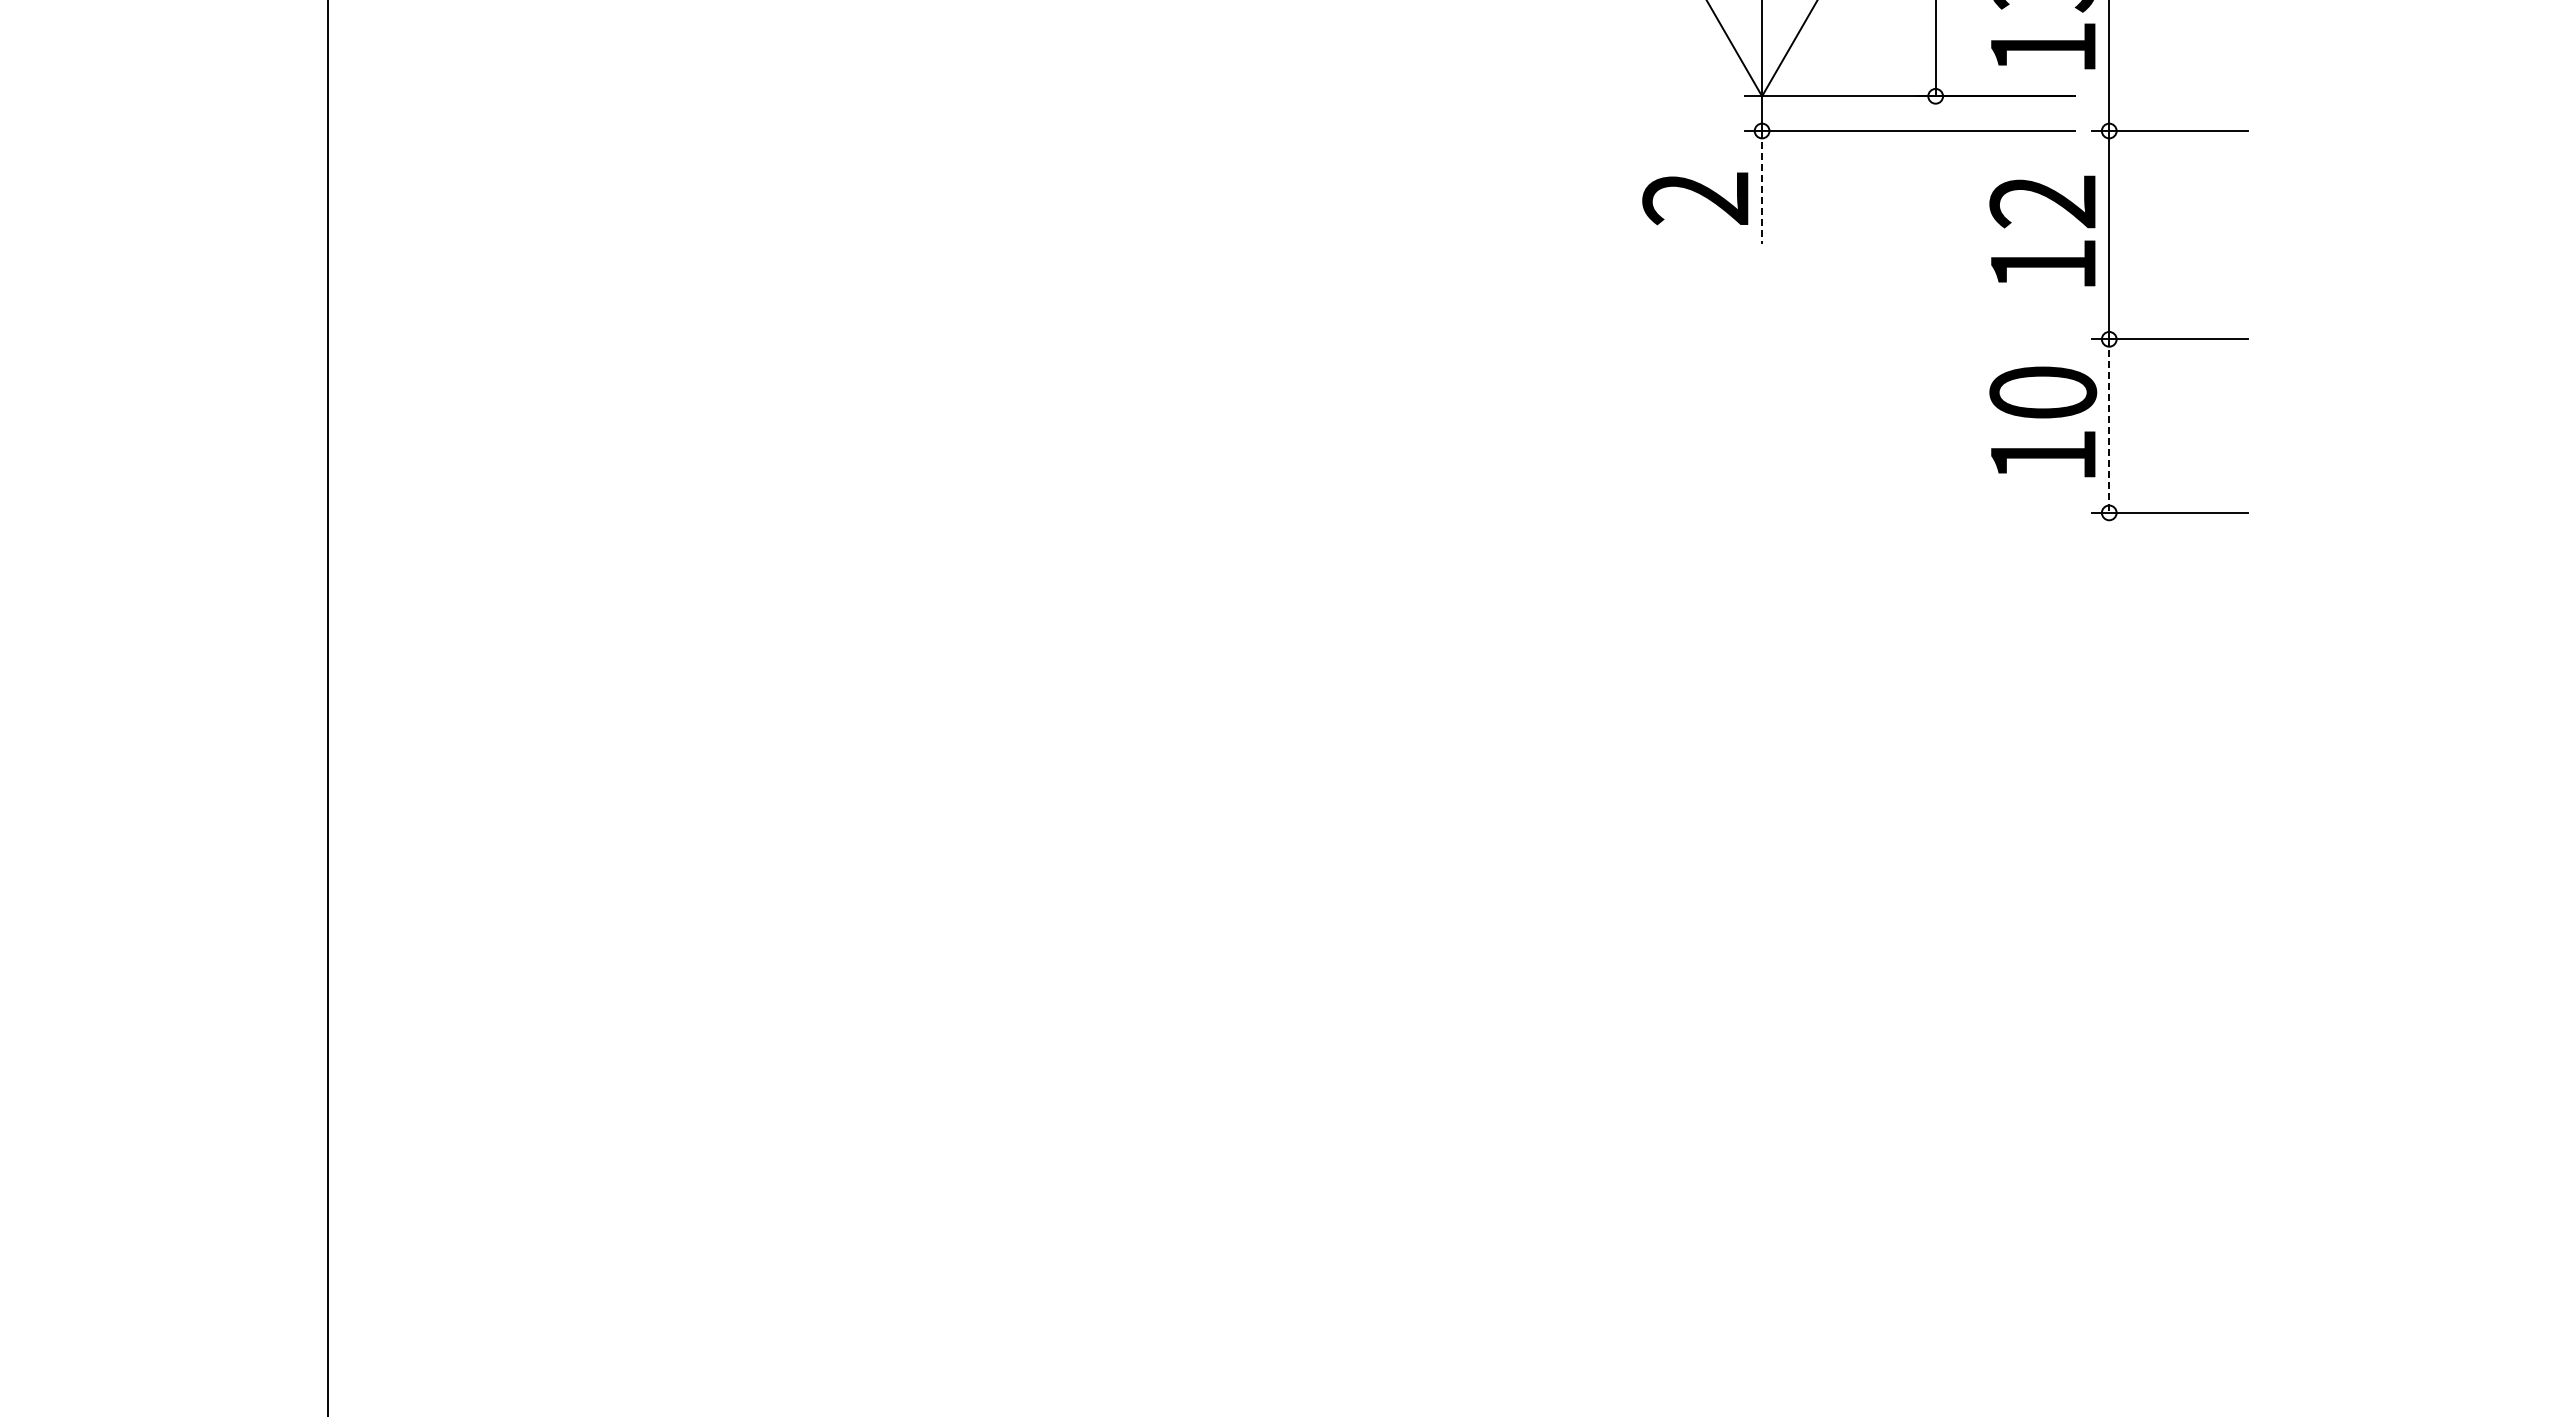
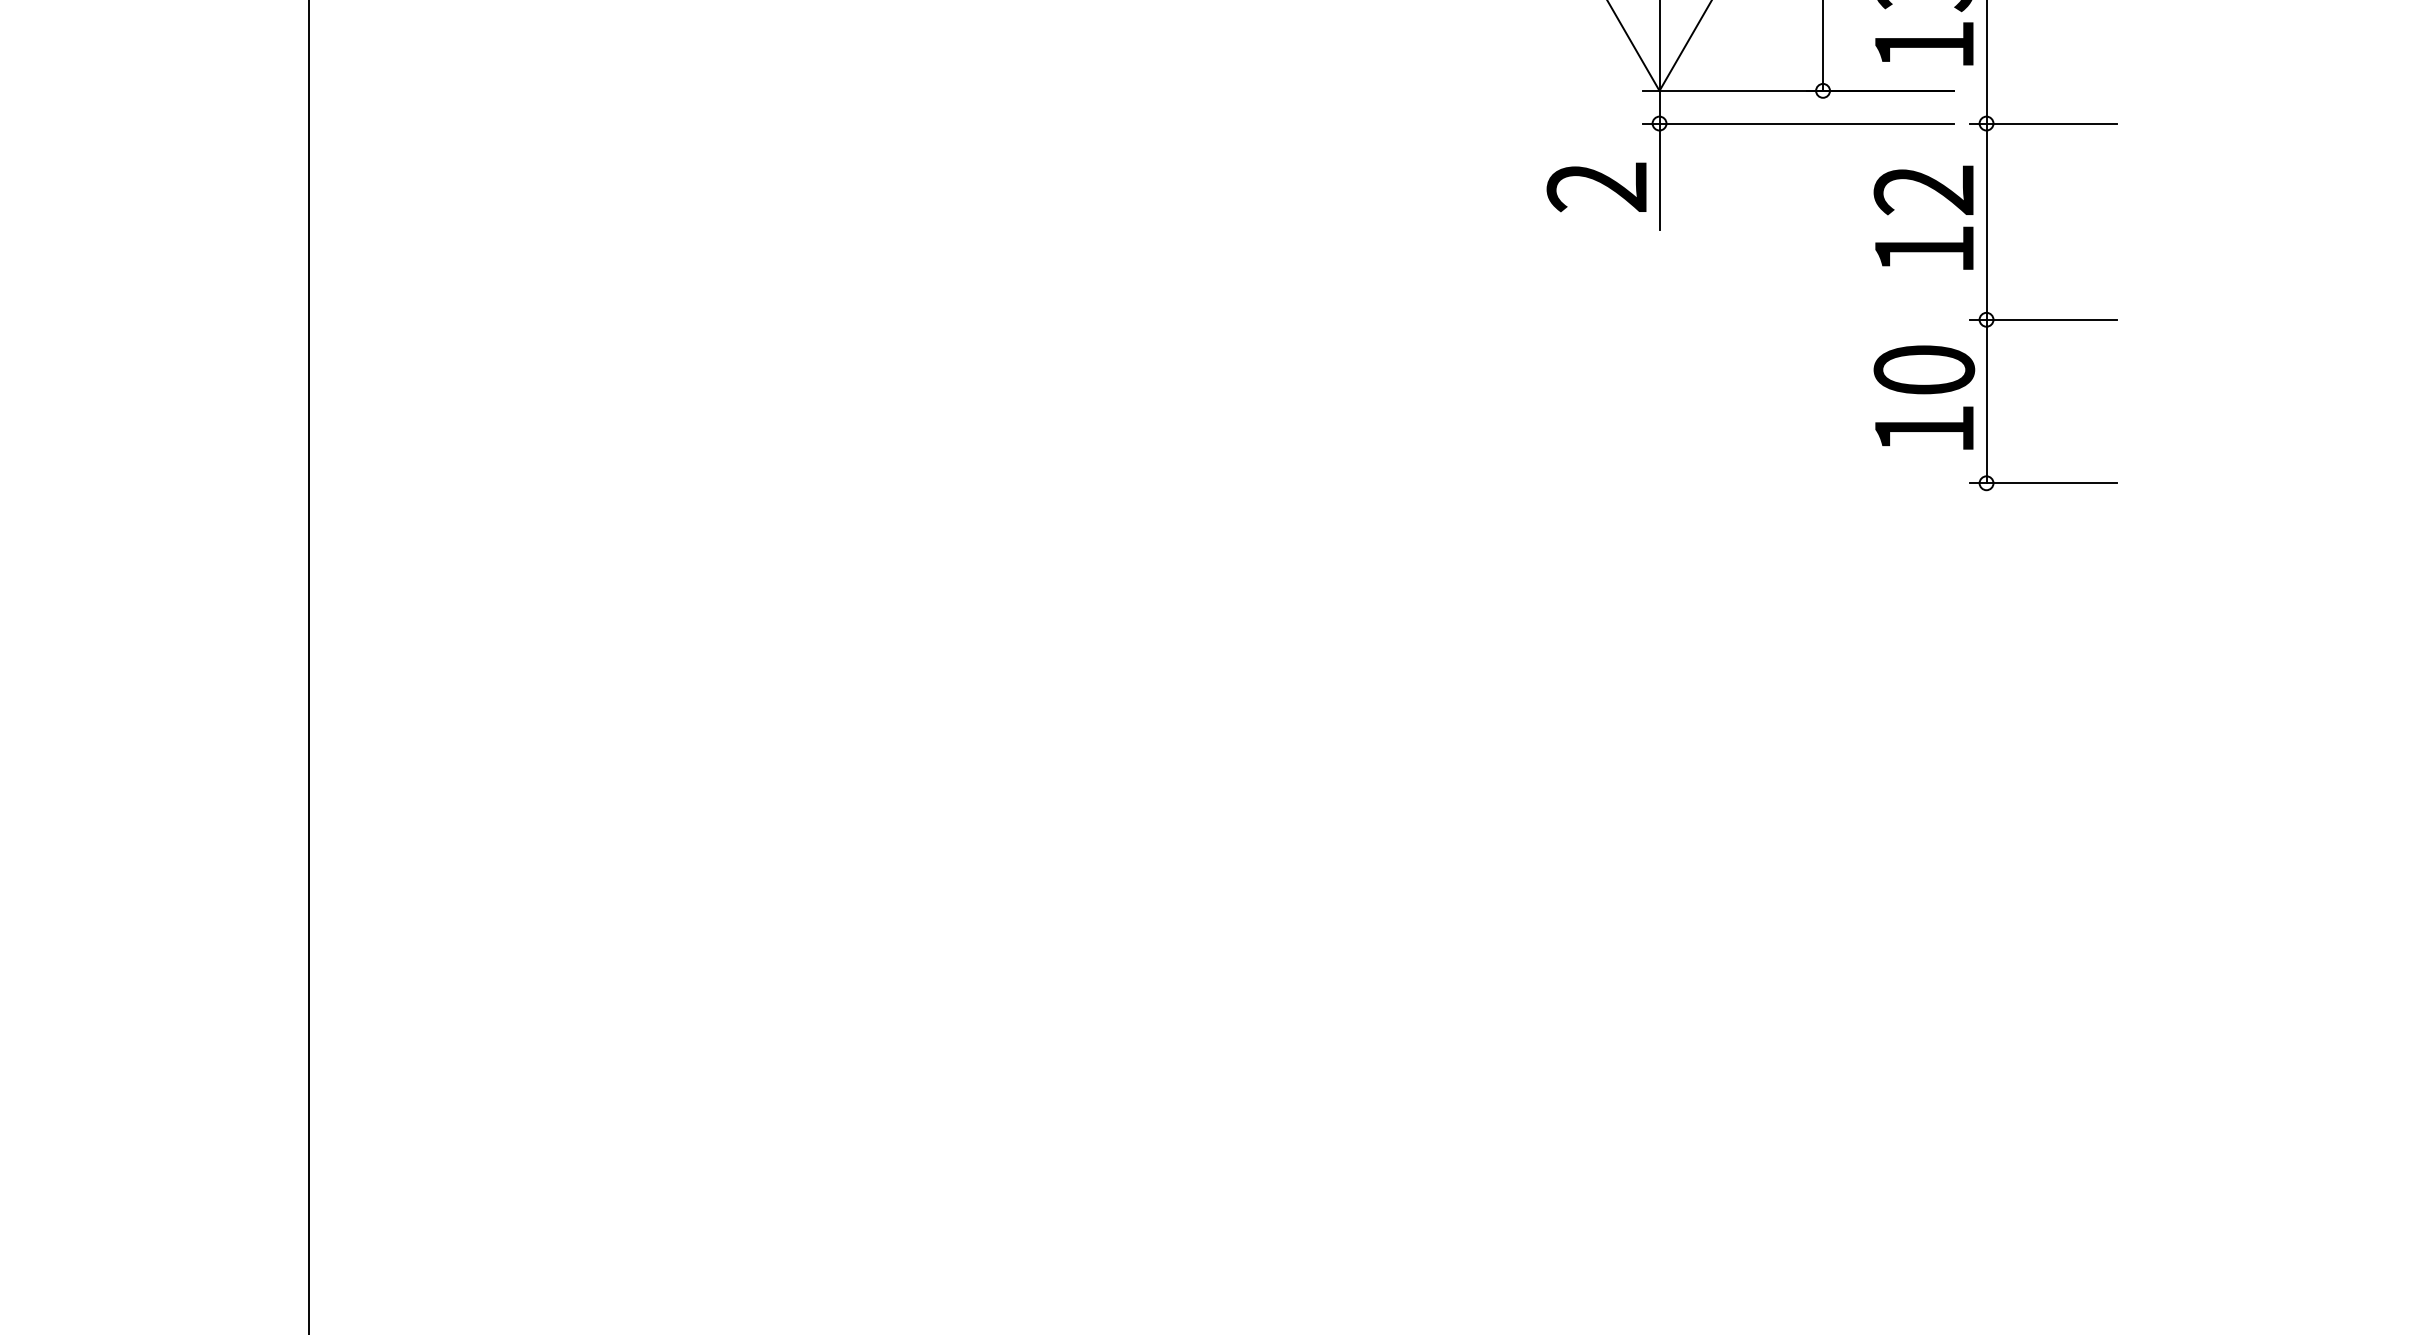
line: (1762, 187) -> (1659, 176), dashed -> solid
line: (2109, 426) -> (1986, 401), dashed -> solid

